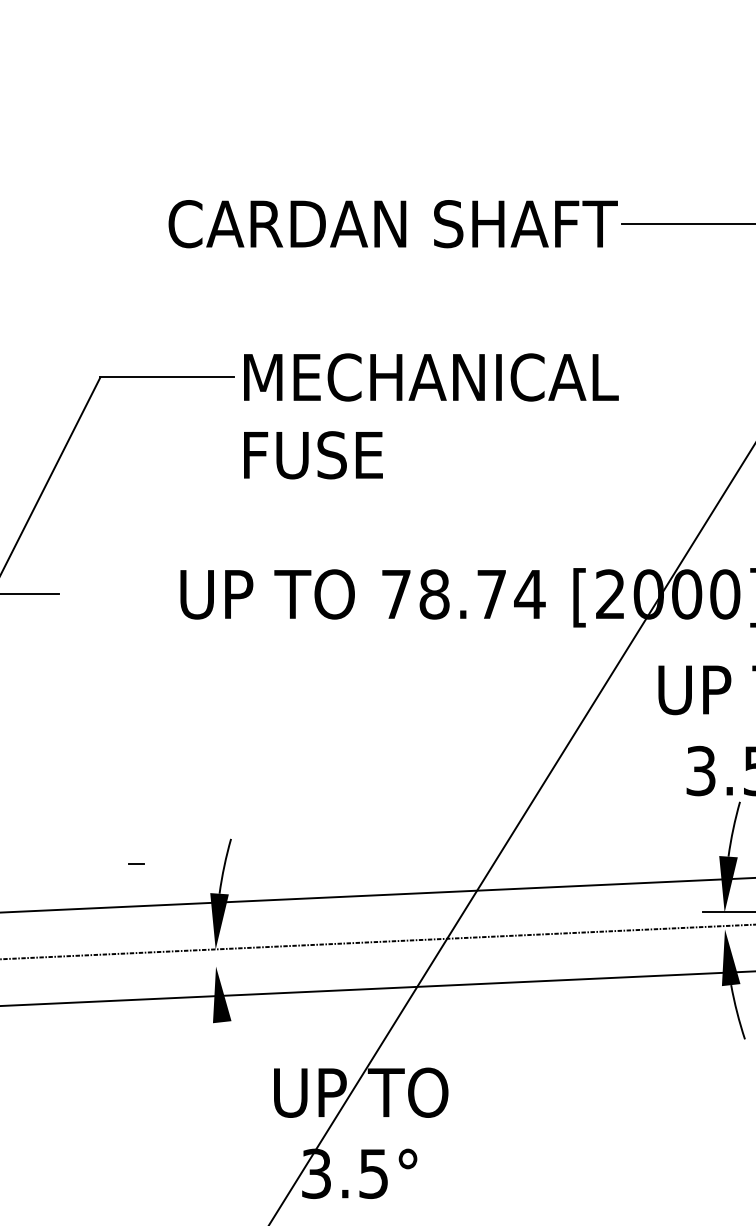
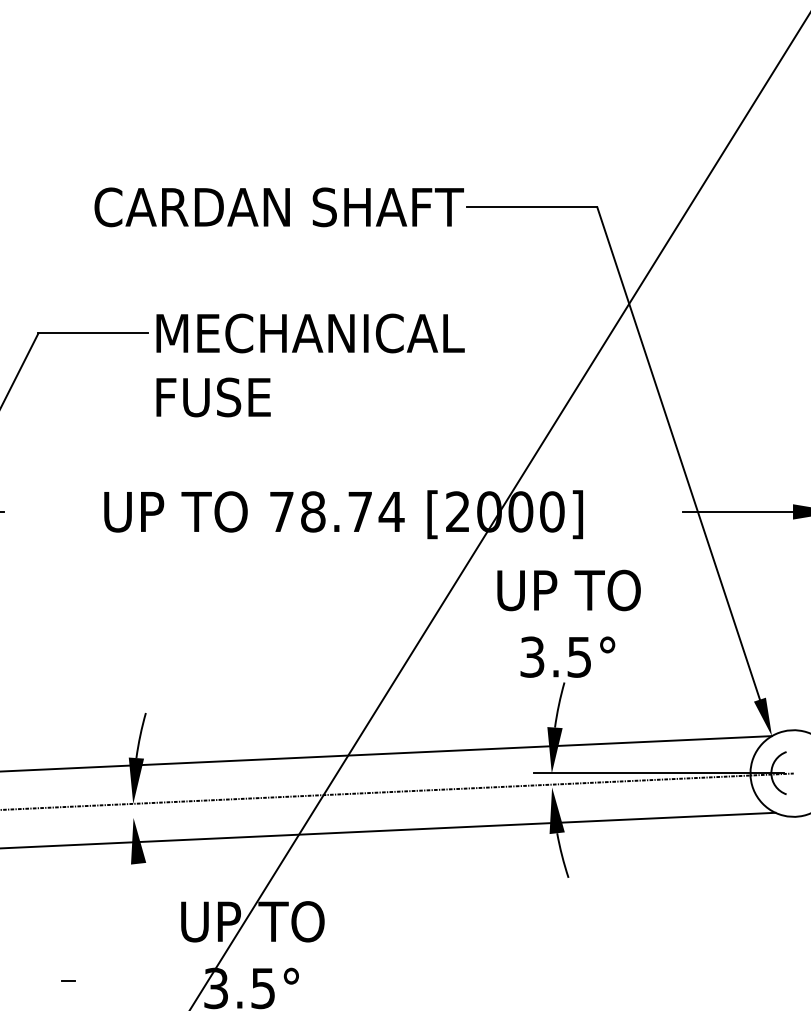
line: (136, 863) -> (68, 980), moved

